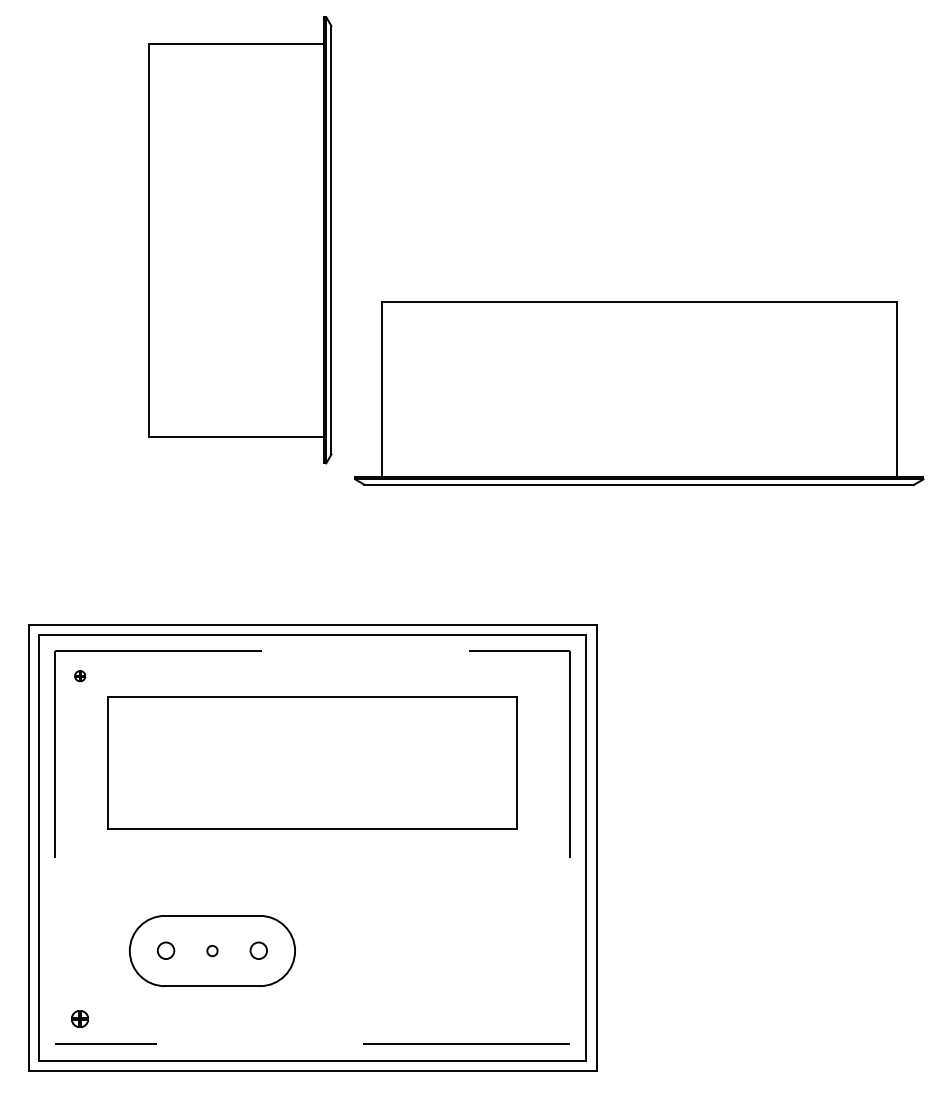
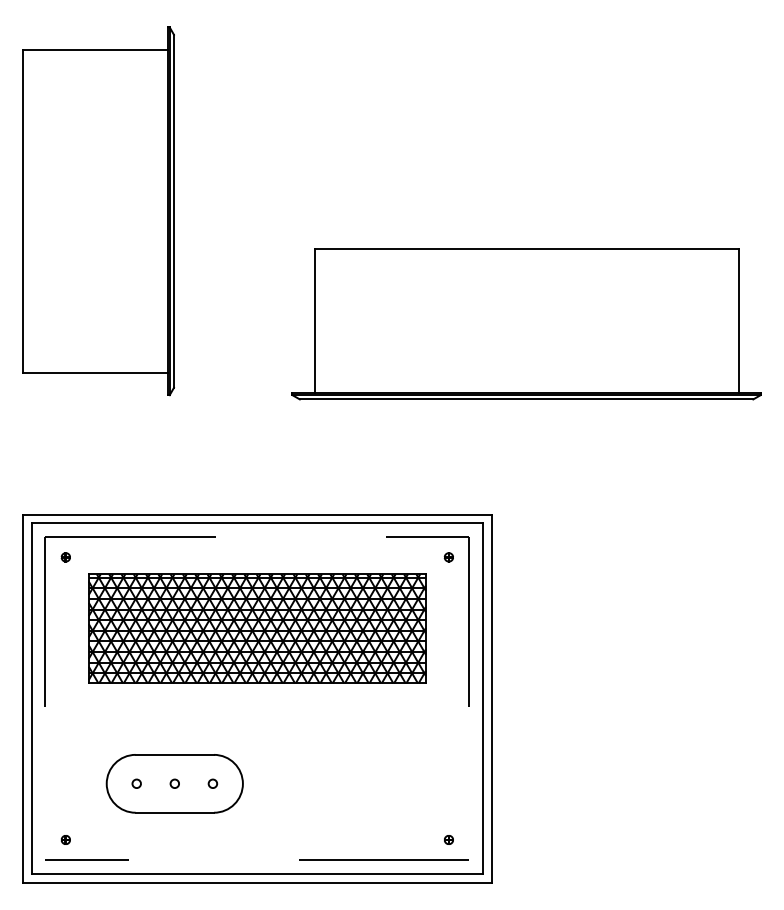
part: (240, 240) -> (99, 211), moved
part: (544, 676) -> (448, 557), added
hatch: (312, 762) -> (257, 628), added
circle: (166, 951) -> (136, 784), size x0.62
circle: (258, 951) -> (212, 784), size x0.62
part: (80, 1019) -> (66, 840), size x0.62
part: (544, 1019) -> (448, 840), added

